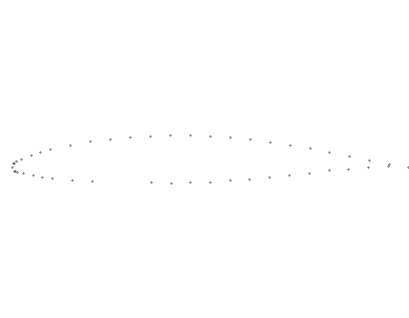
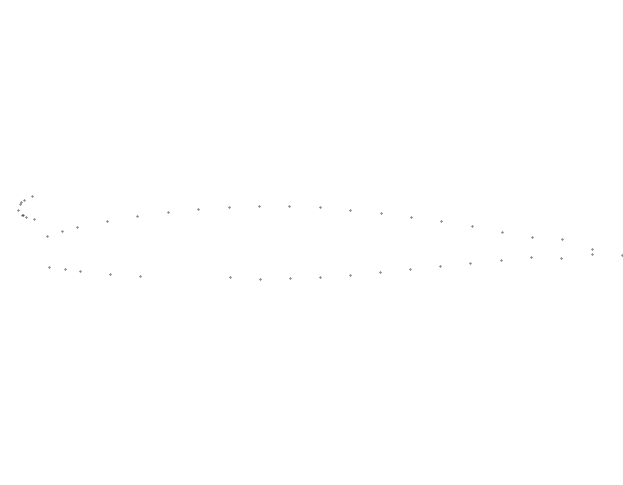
part: (368, 163) -> (561, 249), size x1.6
part: (17, 166) -> (26, 208), moved

